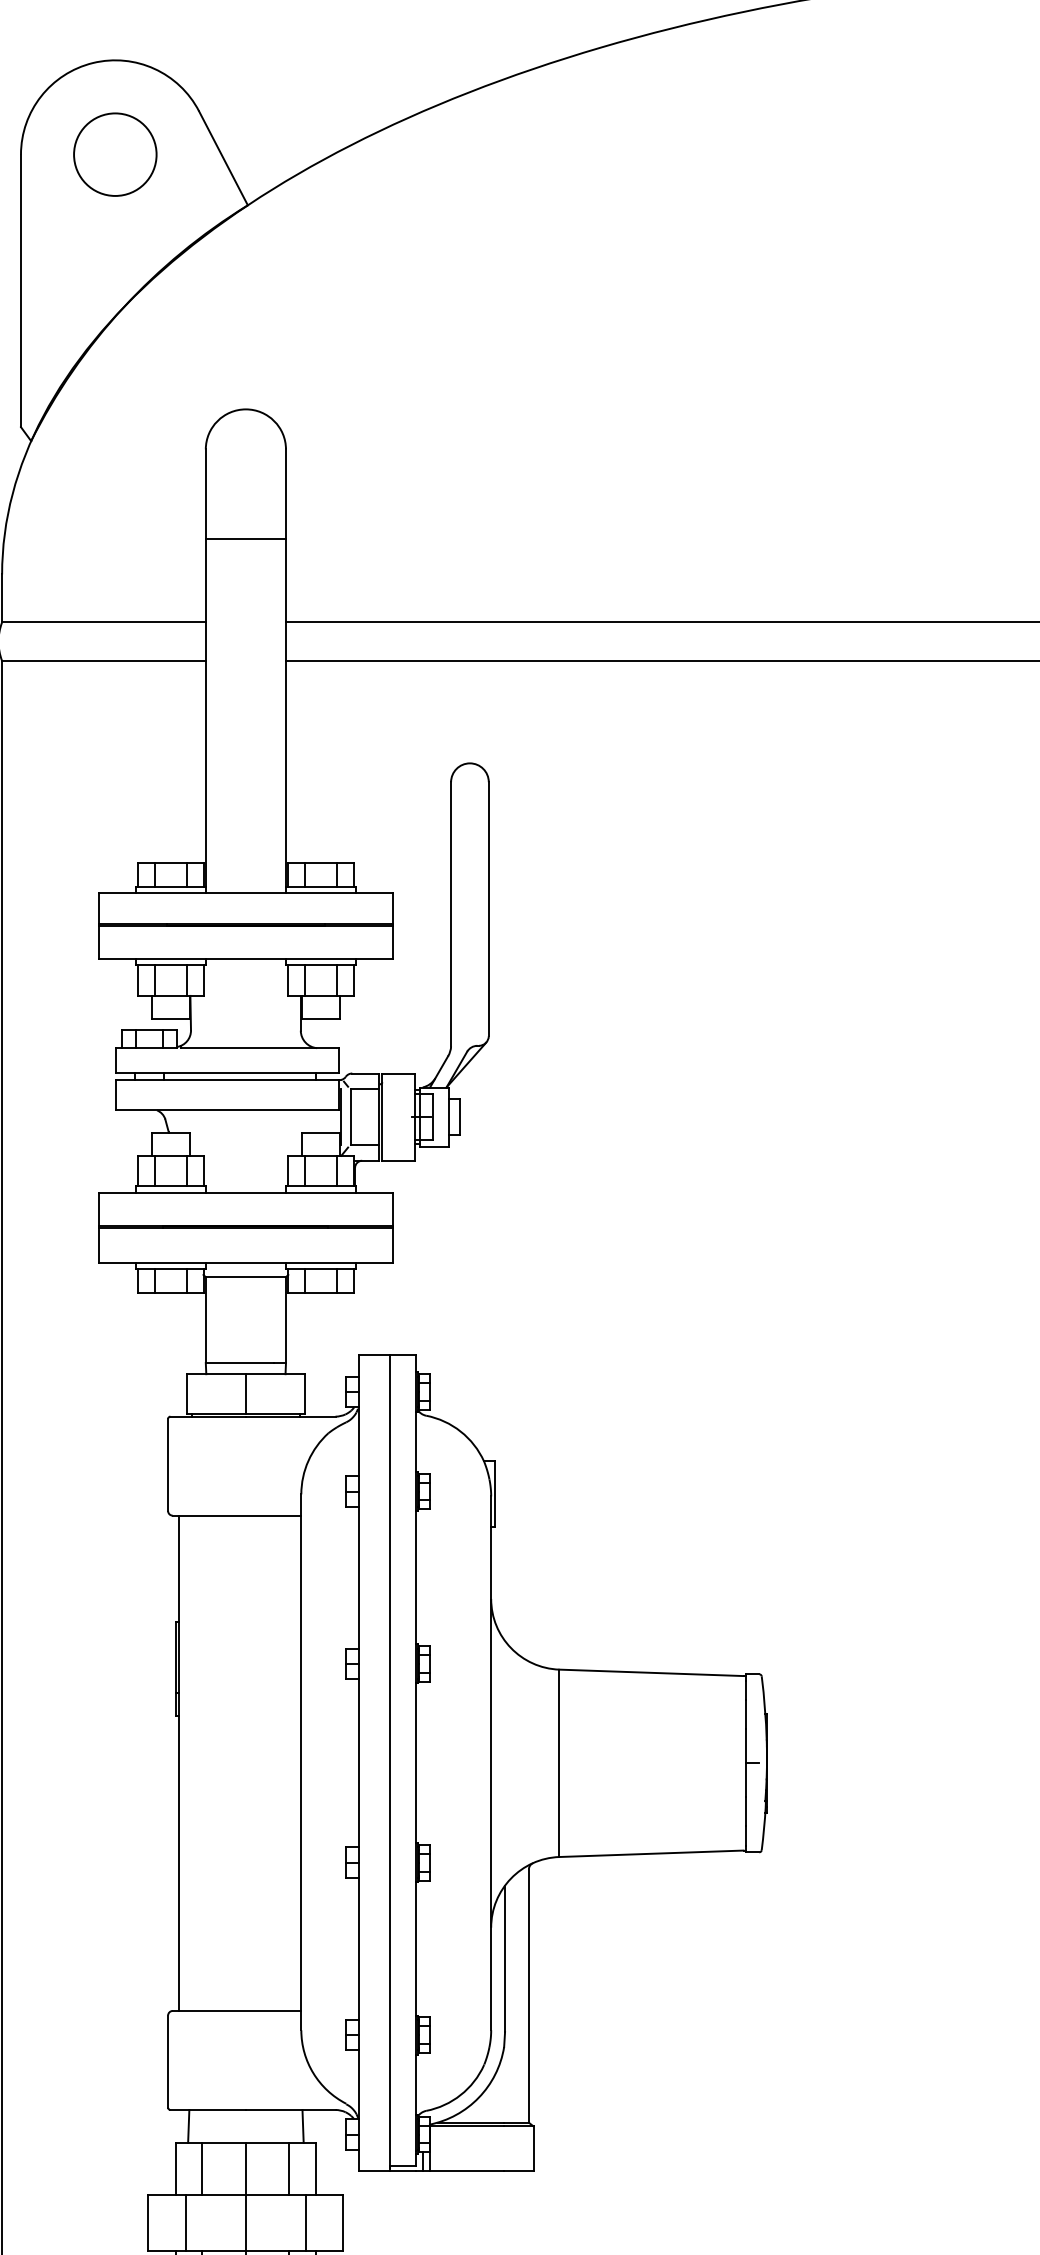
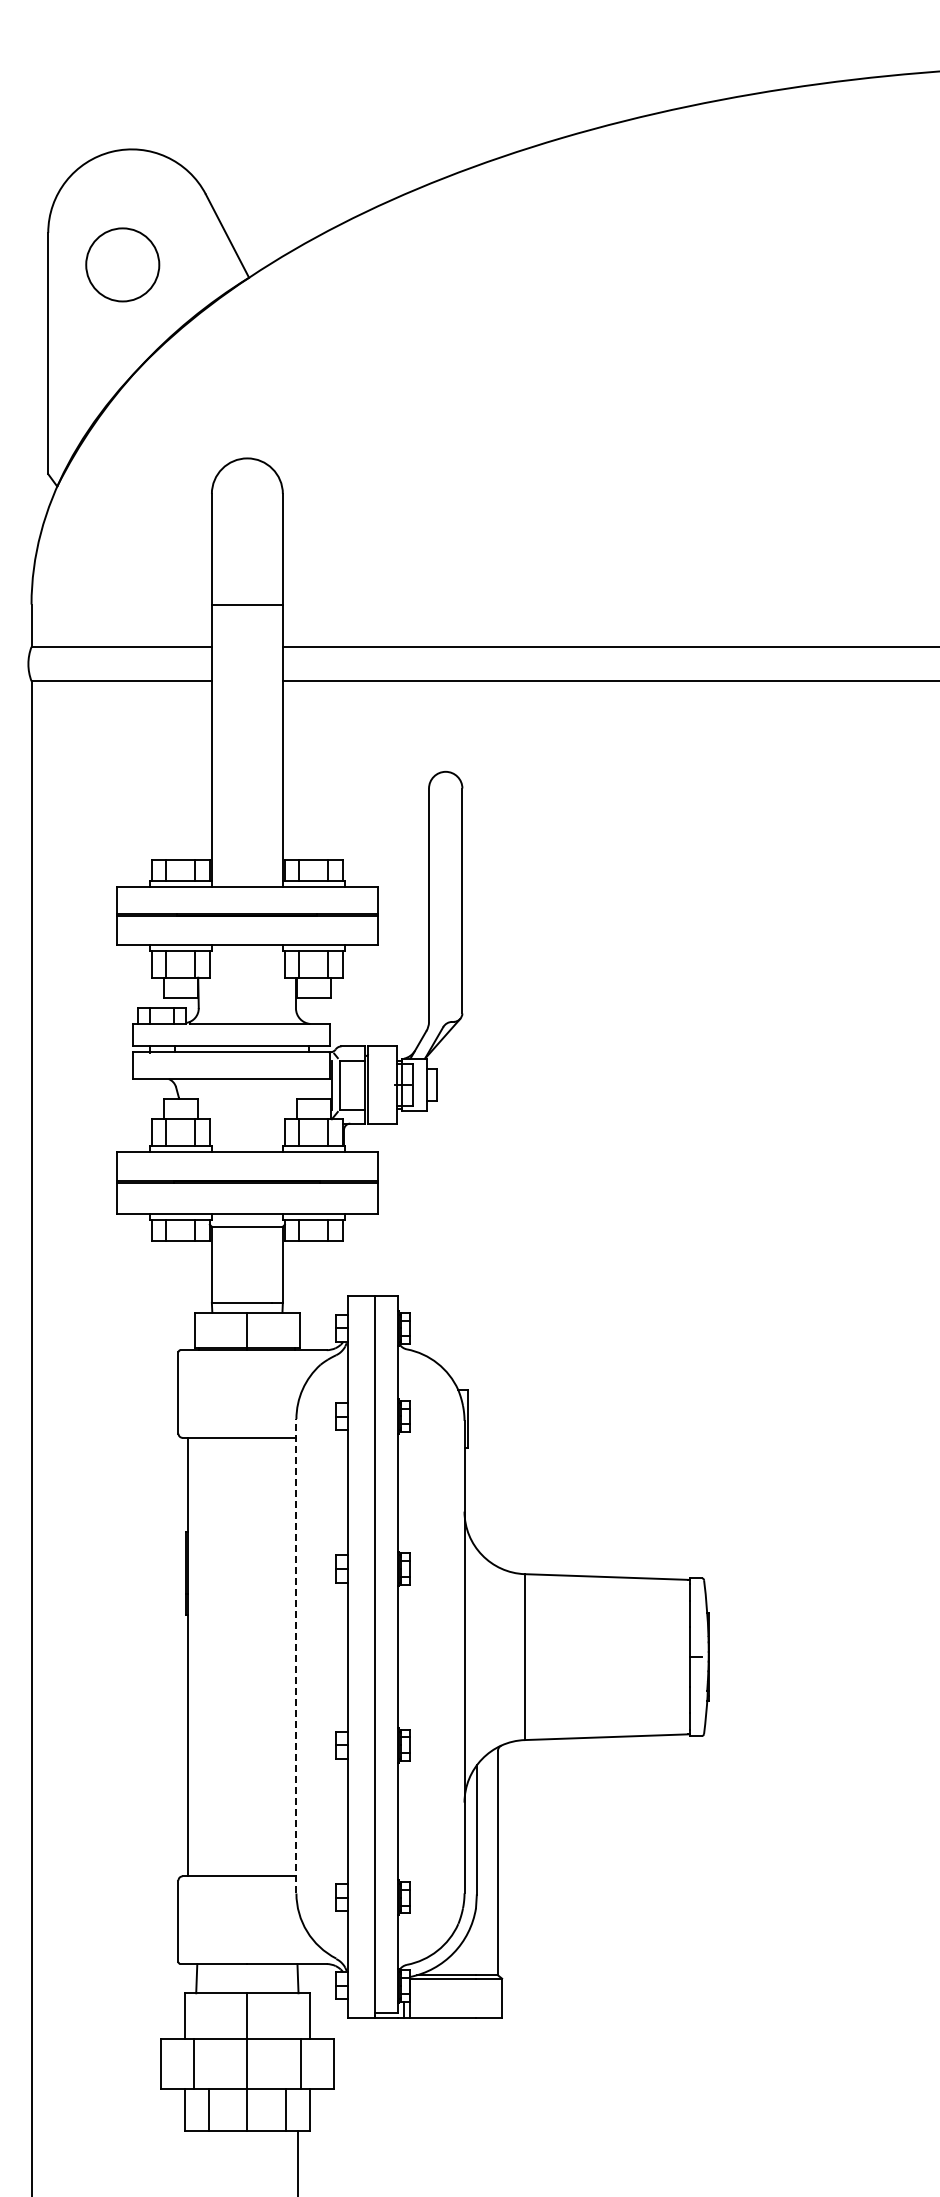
circle: (115, 154) -> (122, 264), moved
line: (244, 539) -> (246, 605), moved
line: (301, 1761) -> (296, 1655), solid -> dashed
line: (202, 2169) -> (208, 2016), removed
line: (288, 2169) -> (285, 2016), removed

